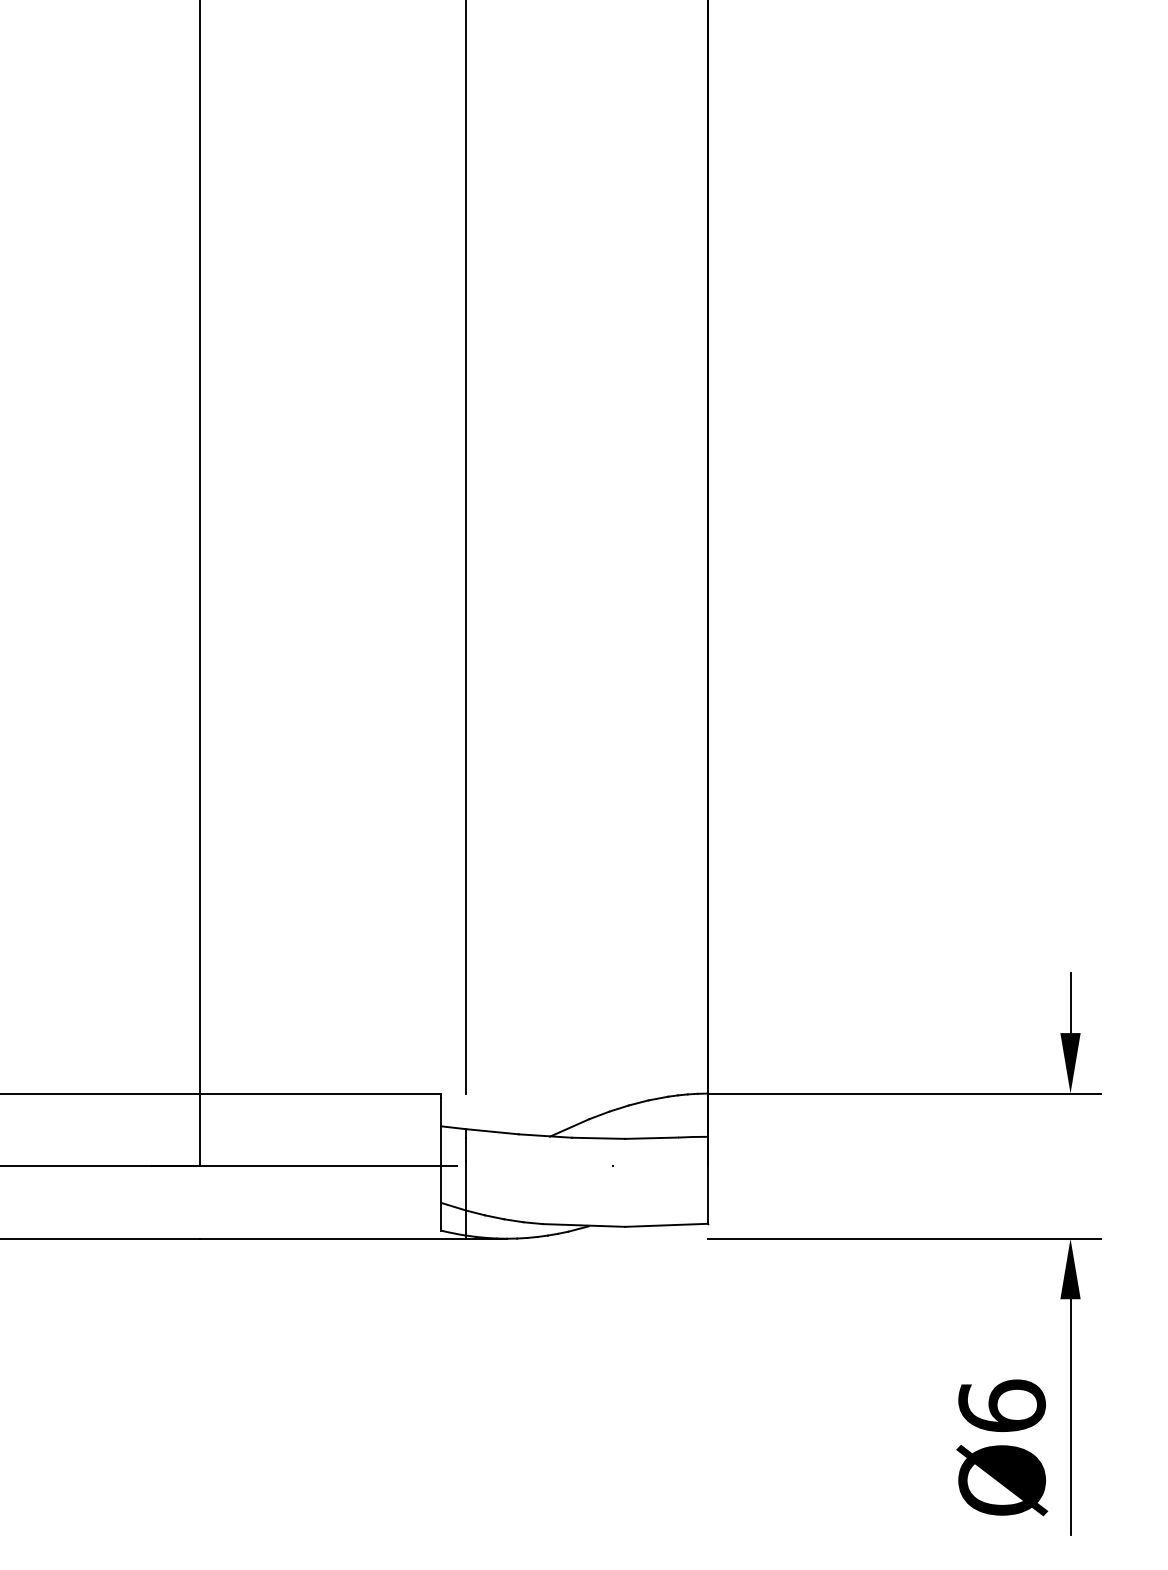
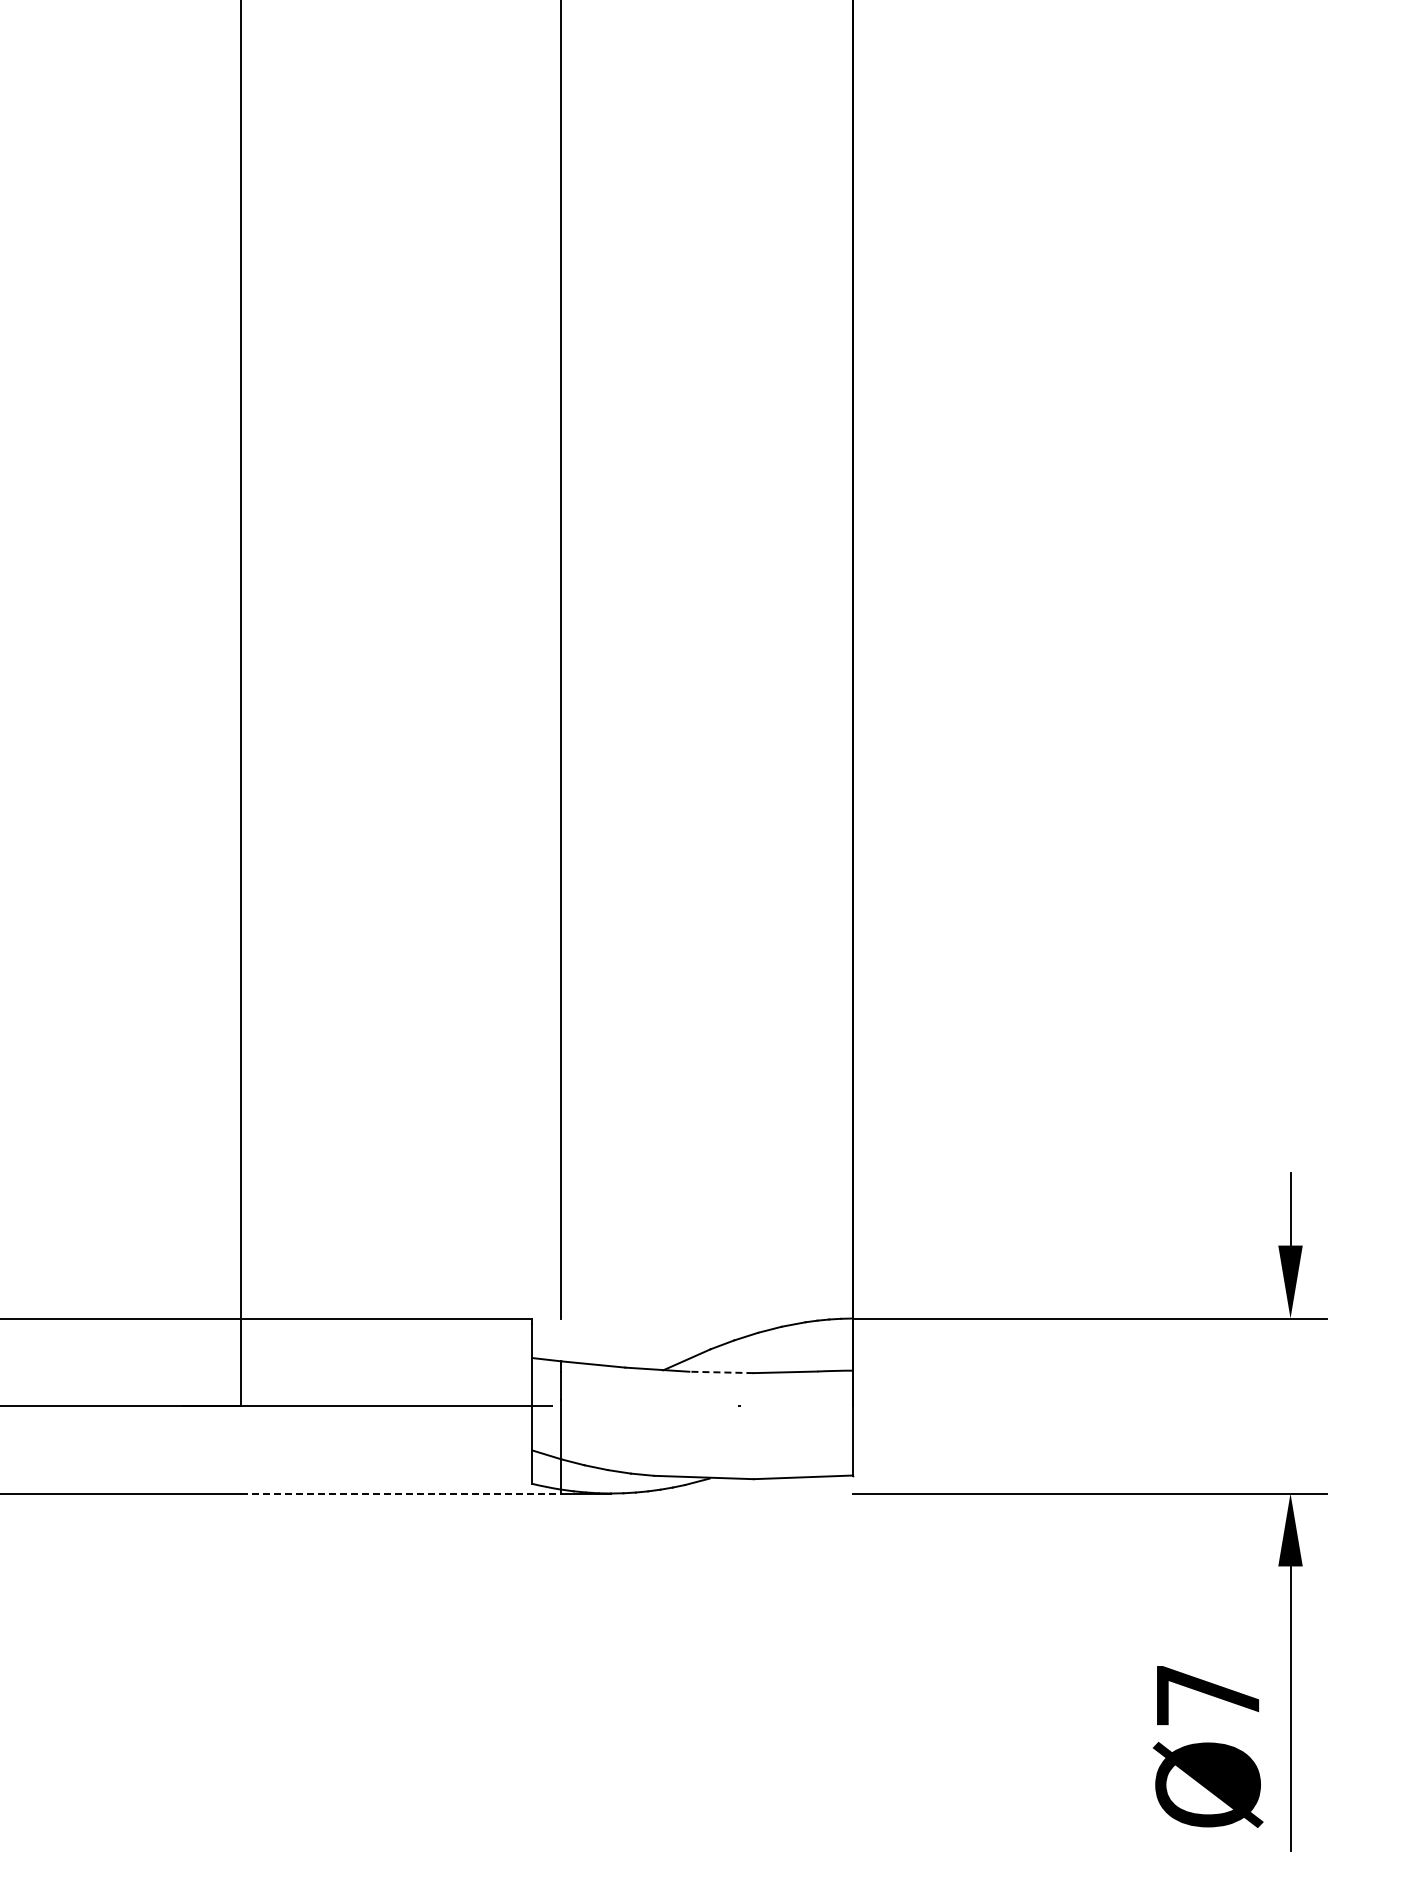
line: (597, 1138) -> (720, 1372), solid -> dashed
line: (333, 1238) -> (401, 1493), solid -> dashed
text: (1001, 1405) -> (1207, 1694), Ø6 -> Ø7

